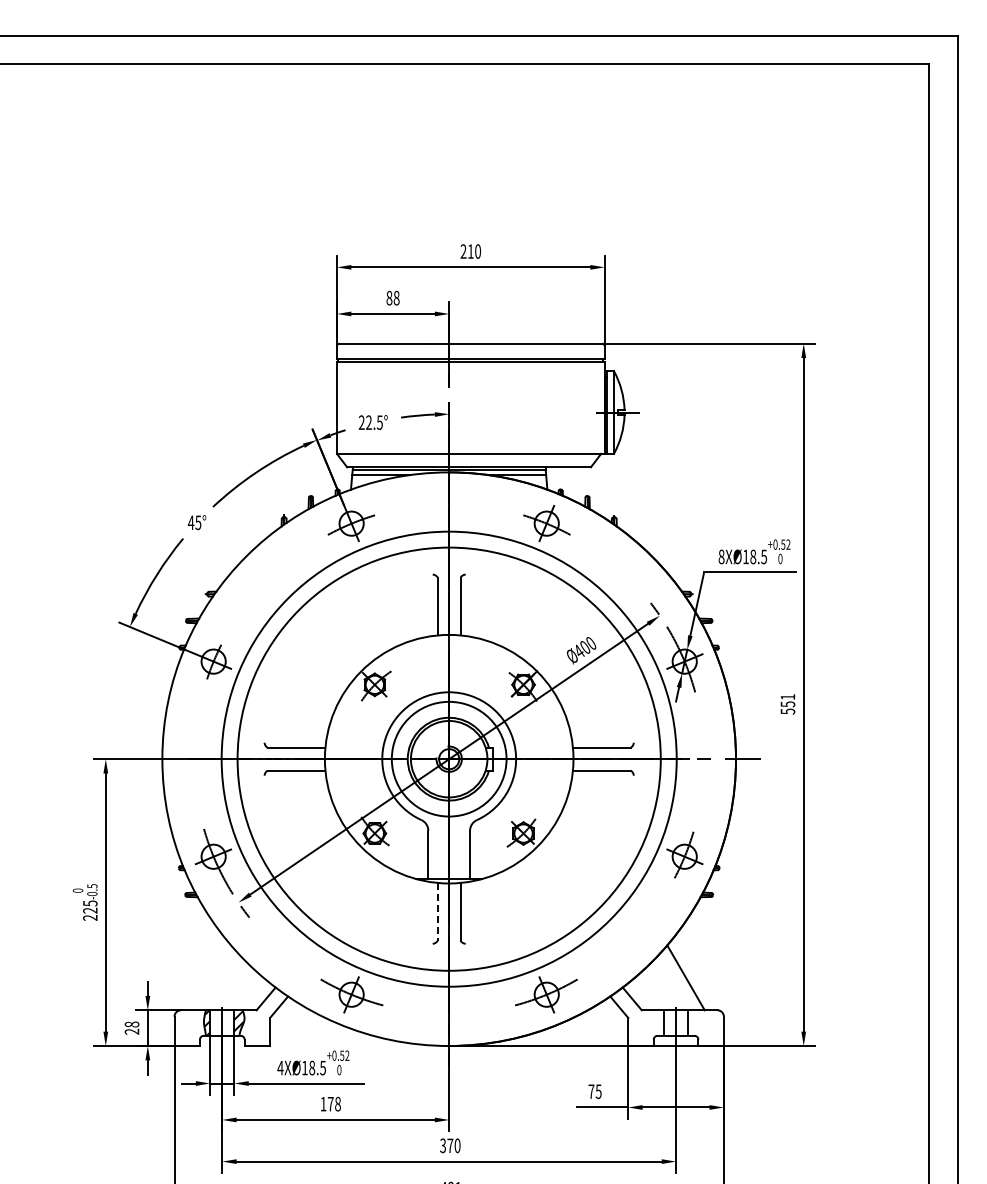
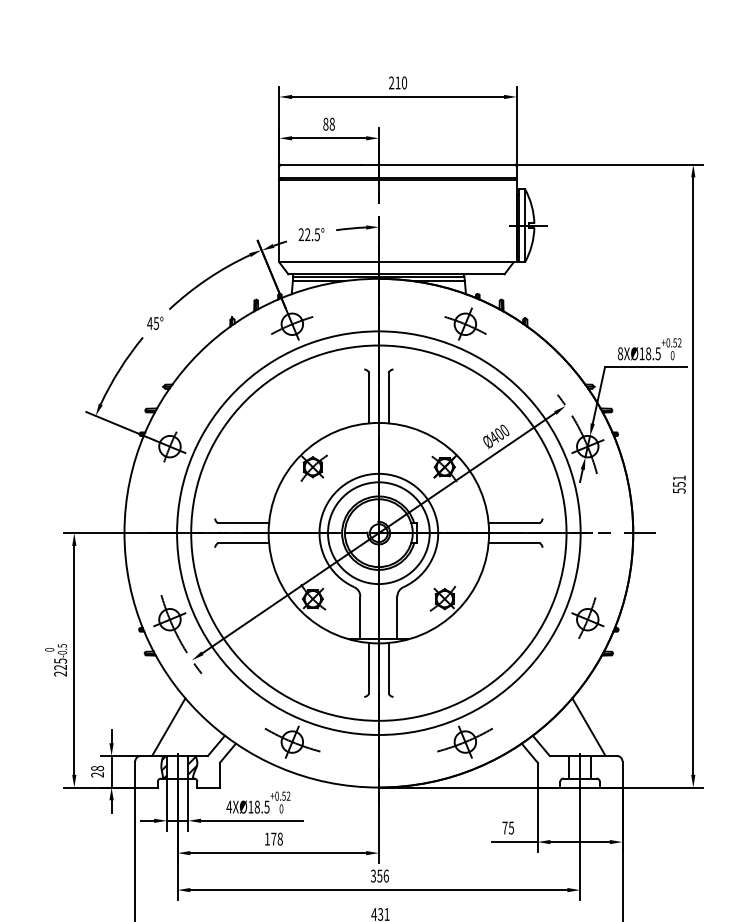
line: (437, 911) -> (368, 668), dashed -> solid
line: (212, 977) -> (168, 726), added
text: (453, 1145) -> (382, 875), 370 -> 356

